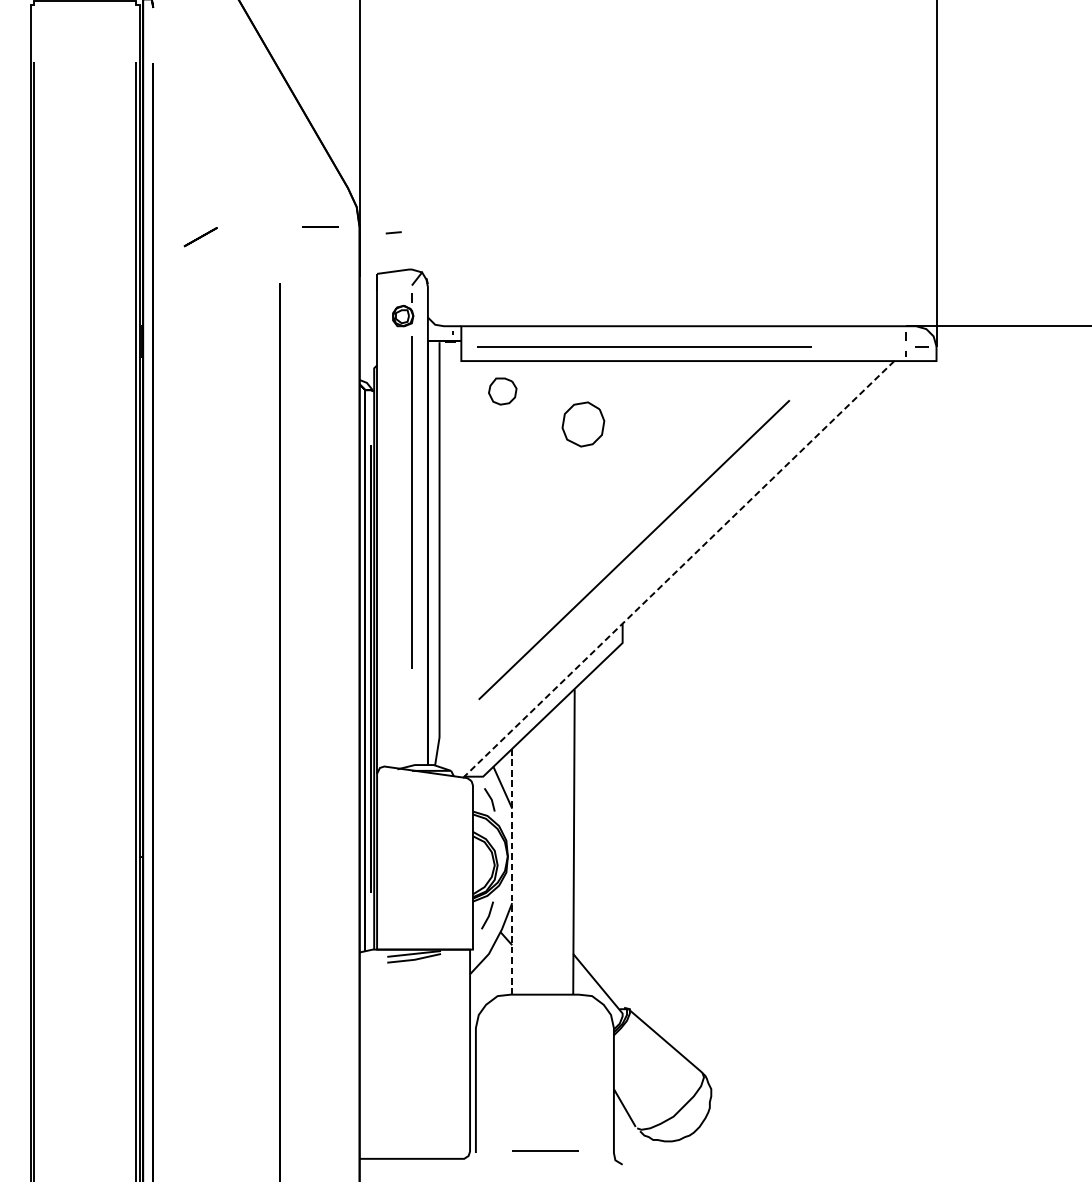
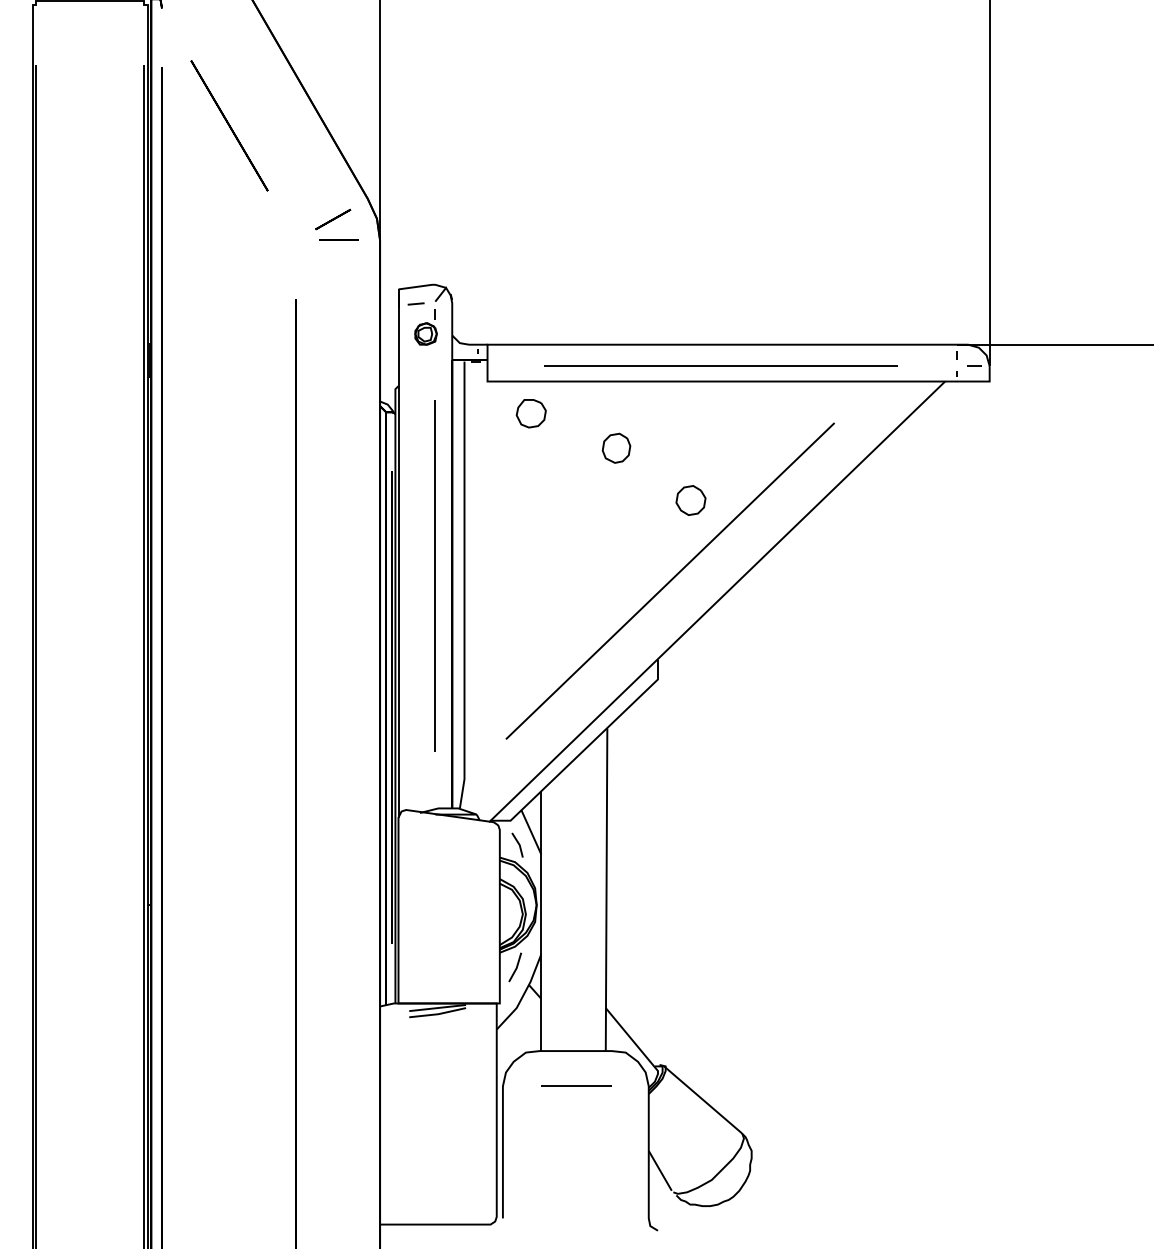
line: (217, 118) -> (229, 125), added
line: (393, 232) -> (415, 303), moved
line: (201, 237) -> (333, 219), moved
line: (643, 345) -> (720, 365), moved
part: (583, 423) -> (616, 447), size x0.62
part: (653, 473) -> (690, 500), added
line: (411, 502) -> (434, 575), moved
line: (678, 570) -> (716, 602), dashed -> solid
line: (512, 872) -> (541, 921), dashed -> solid
line: (545, 1150) -> (576, 1085), moved

